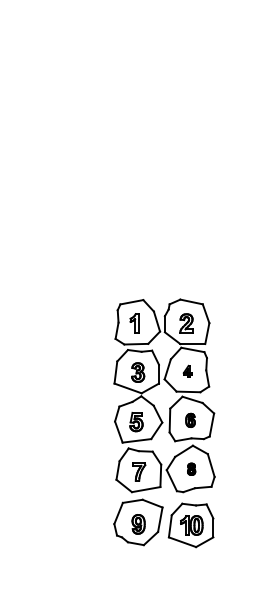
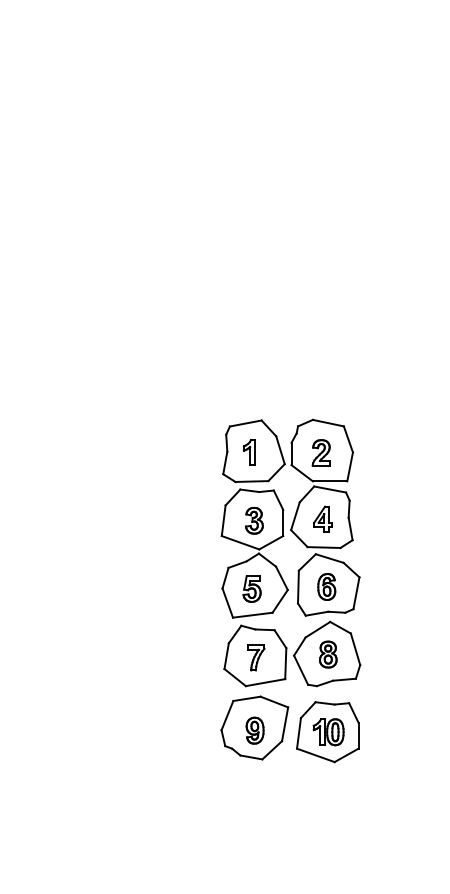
part: (187, 370) -> (322, 518), size x1.67
part: (190, 420) -> (326, 586), size x1.43
part: (191, 469) -> (328, 654), size x1.67

